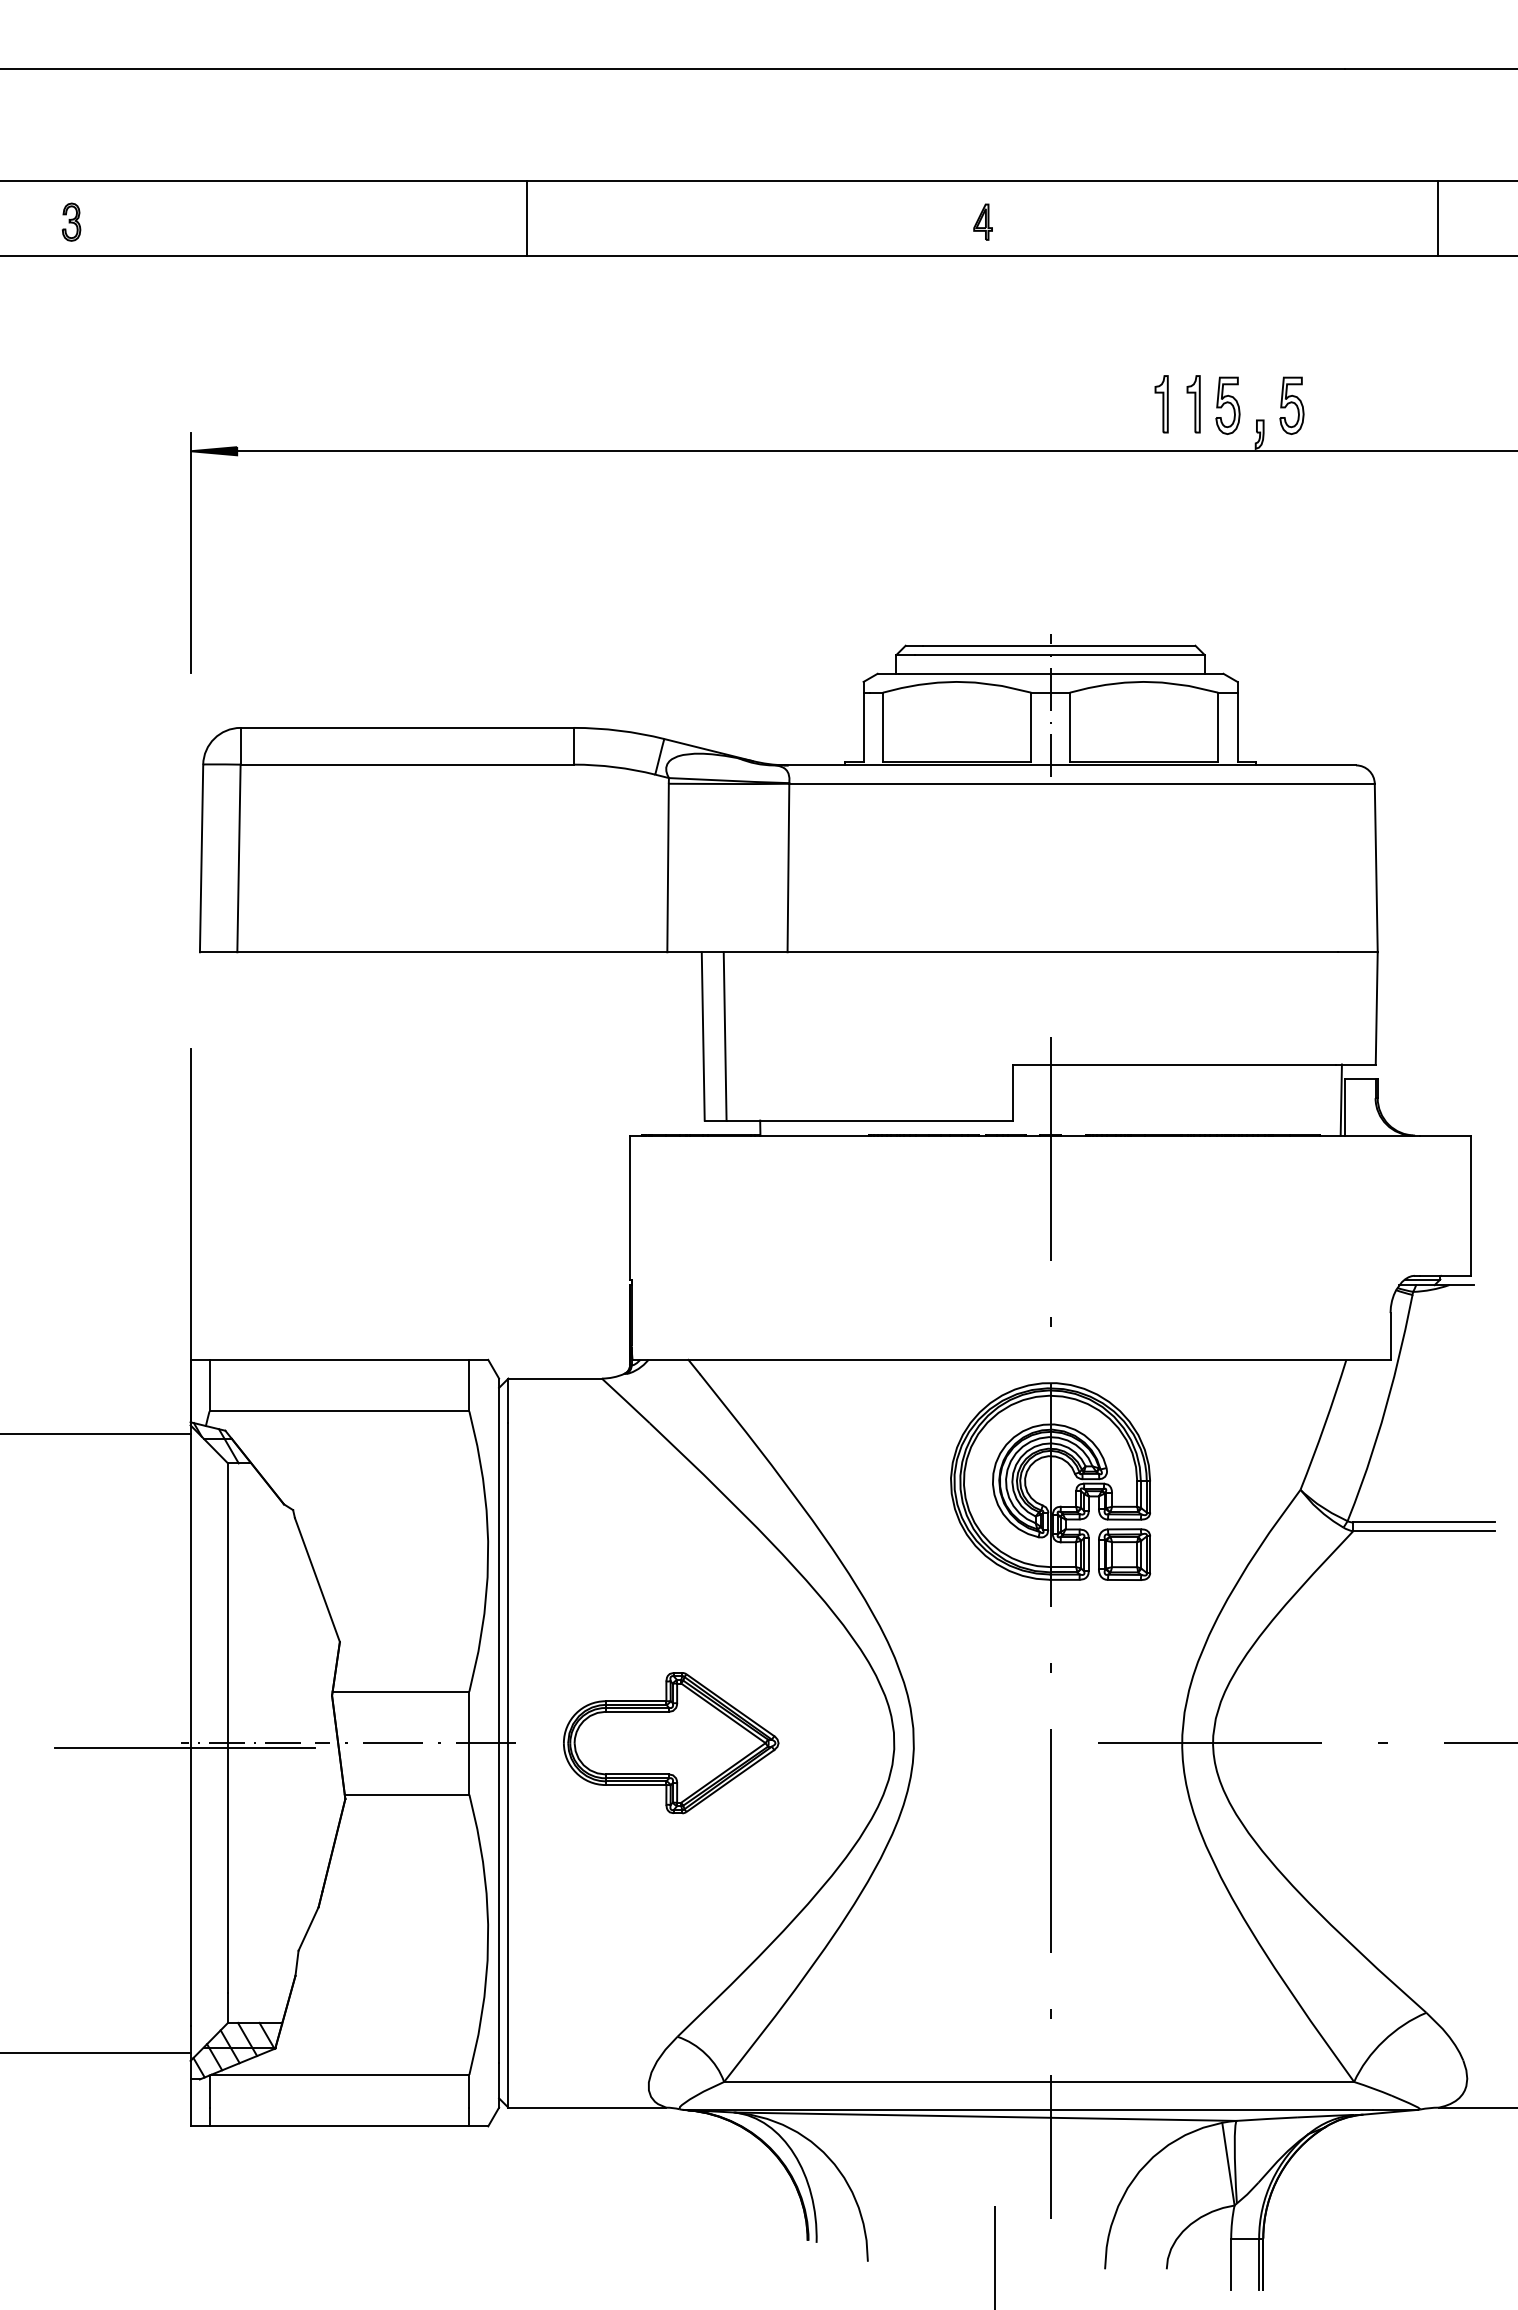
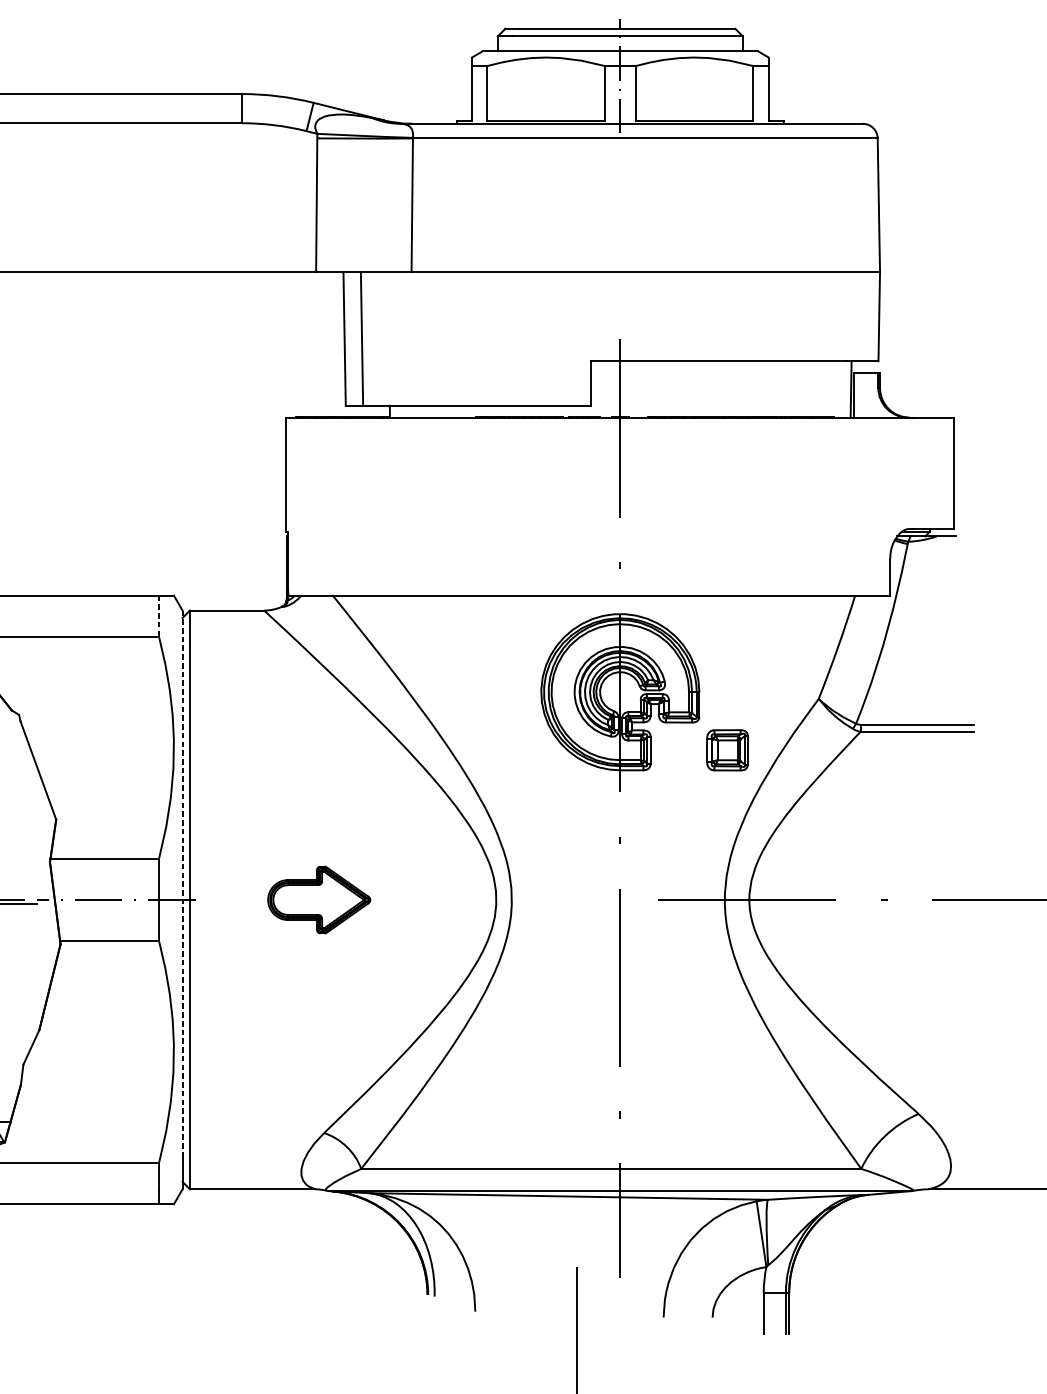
line: (469, 1385) -> (159, 616), solid -> dashed
part: (1124, 1554) -> (727, 750), moved
line: (499, 1721) -> (182, 882), solid -> dashed
part: (671, 1743) -> (319, 900), size x0.6

